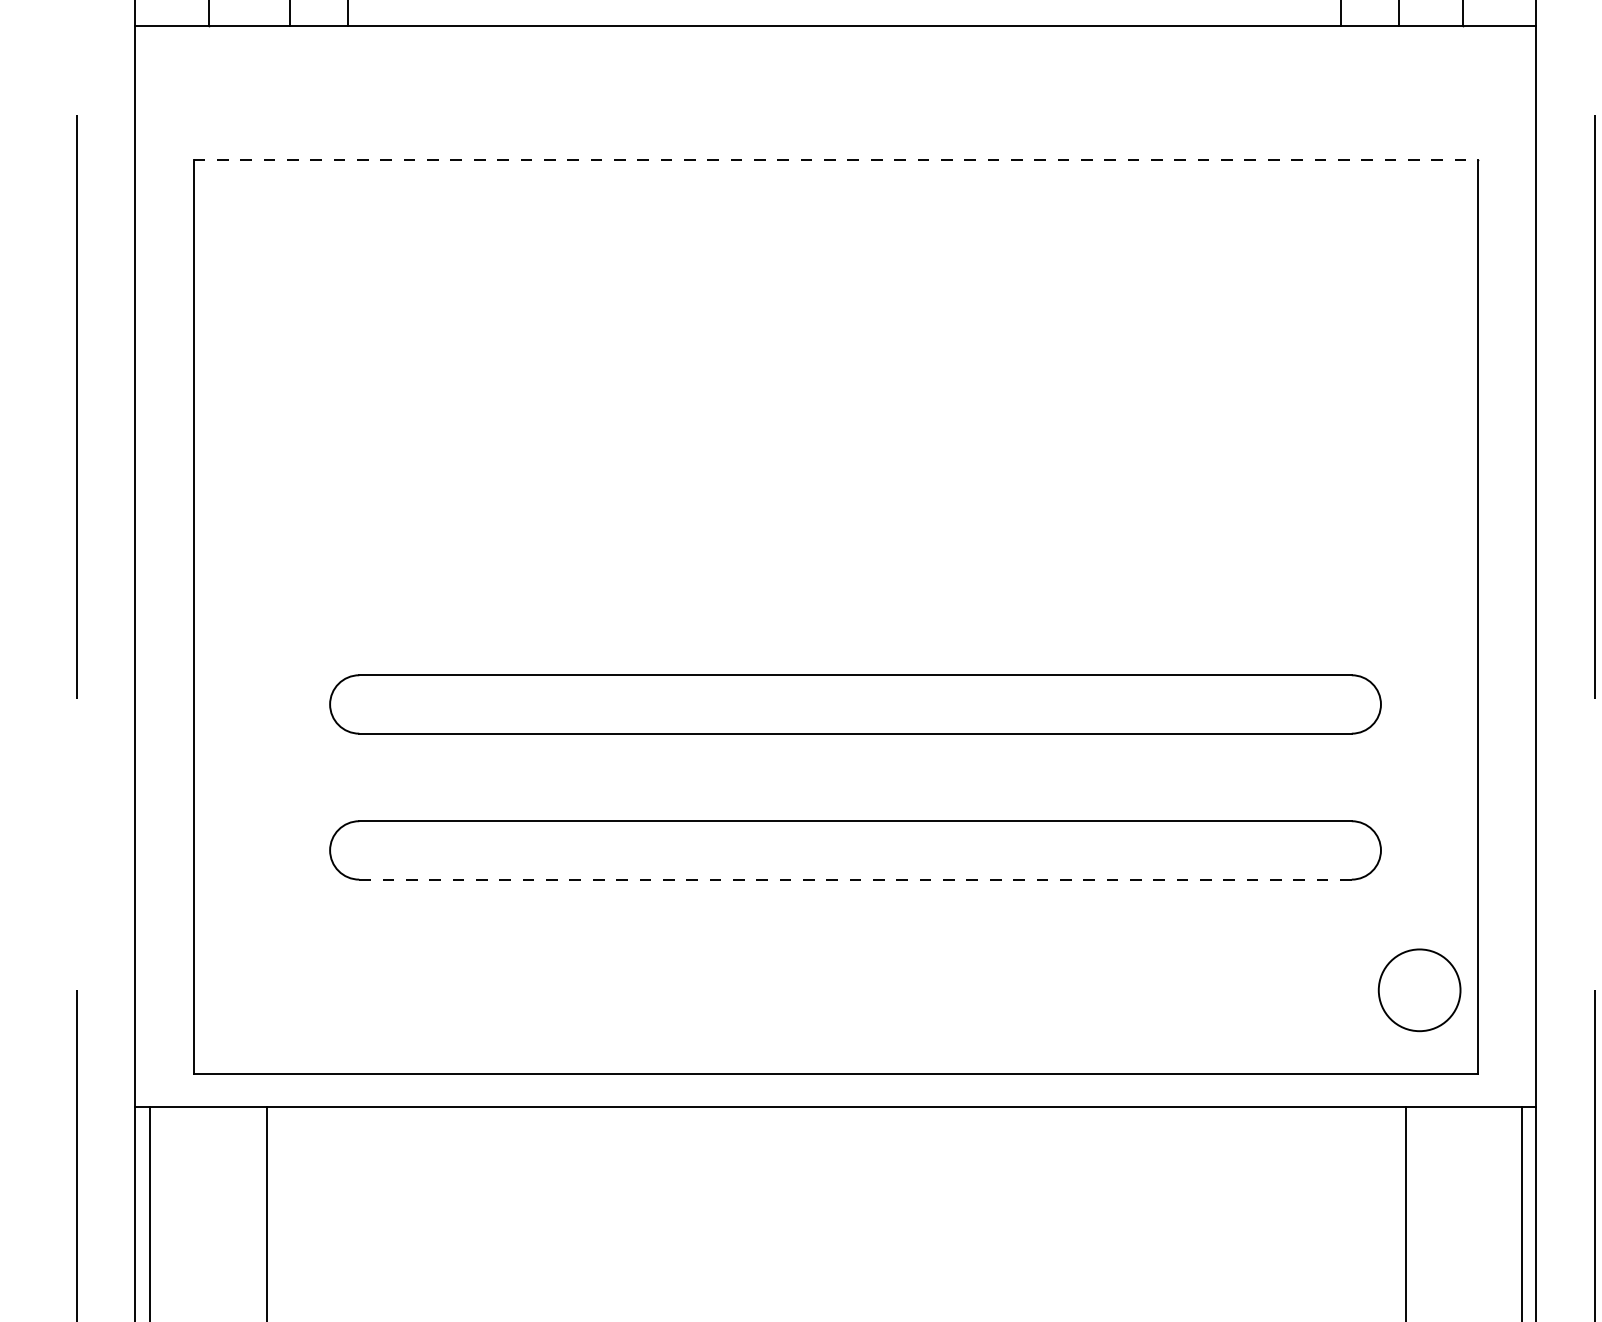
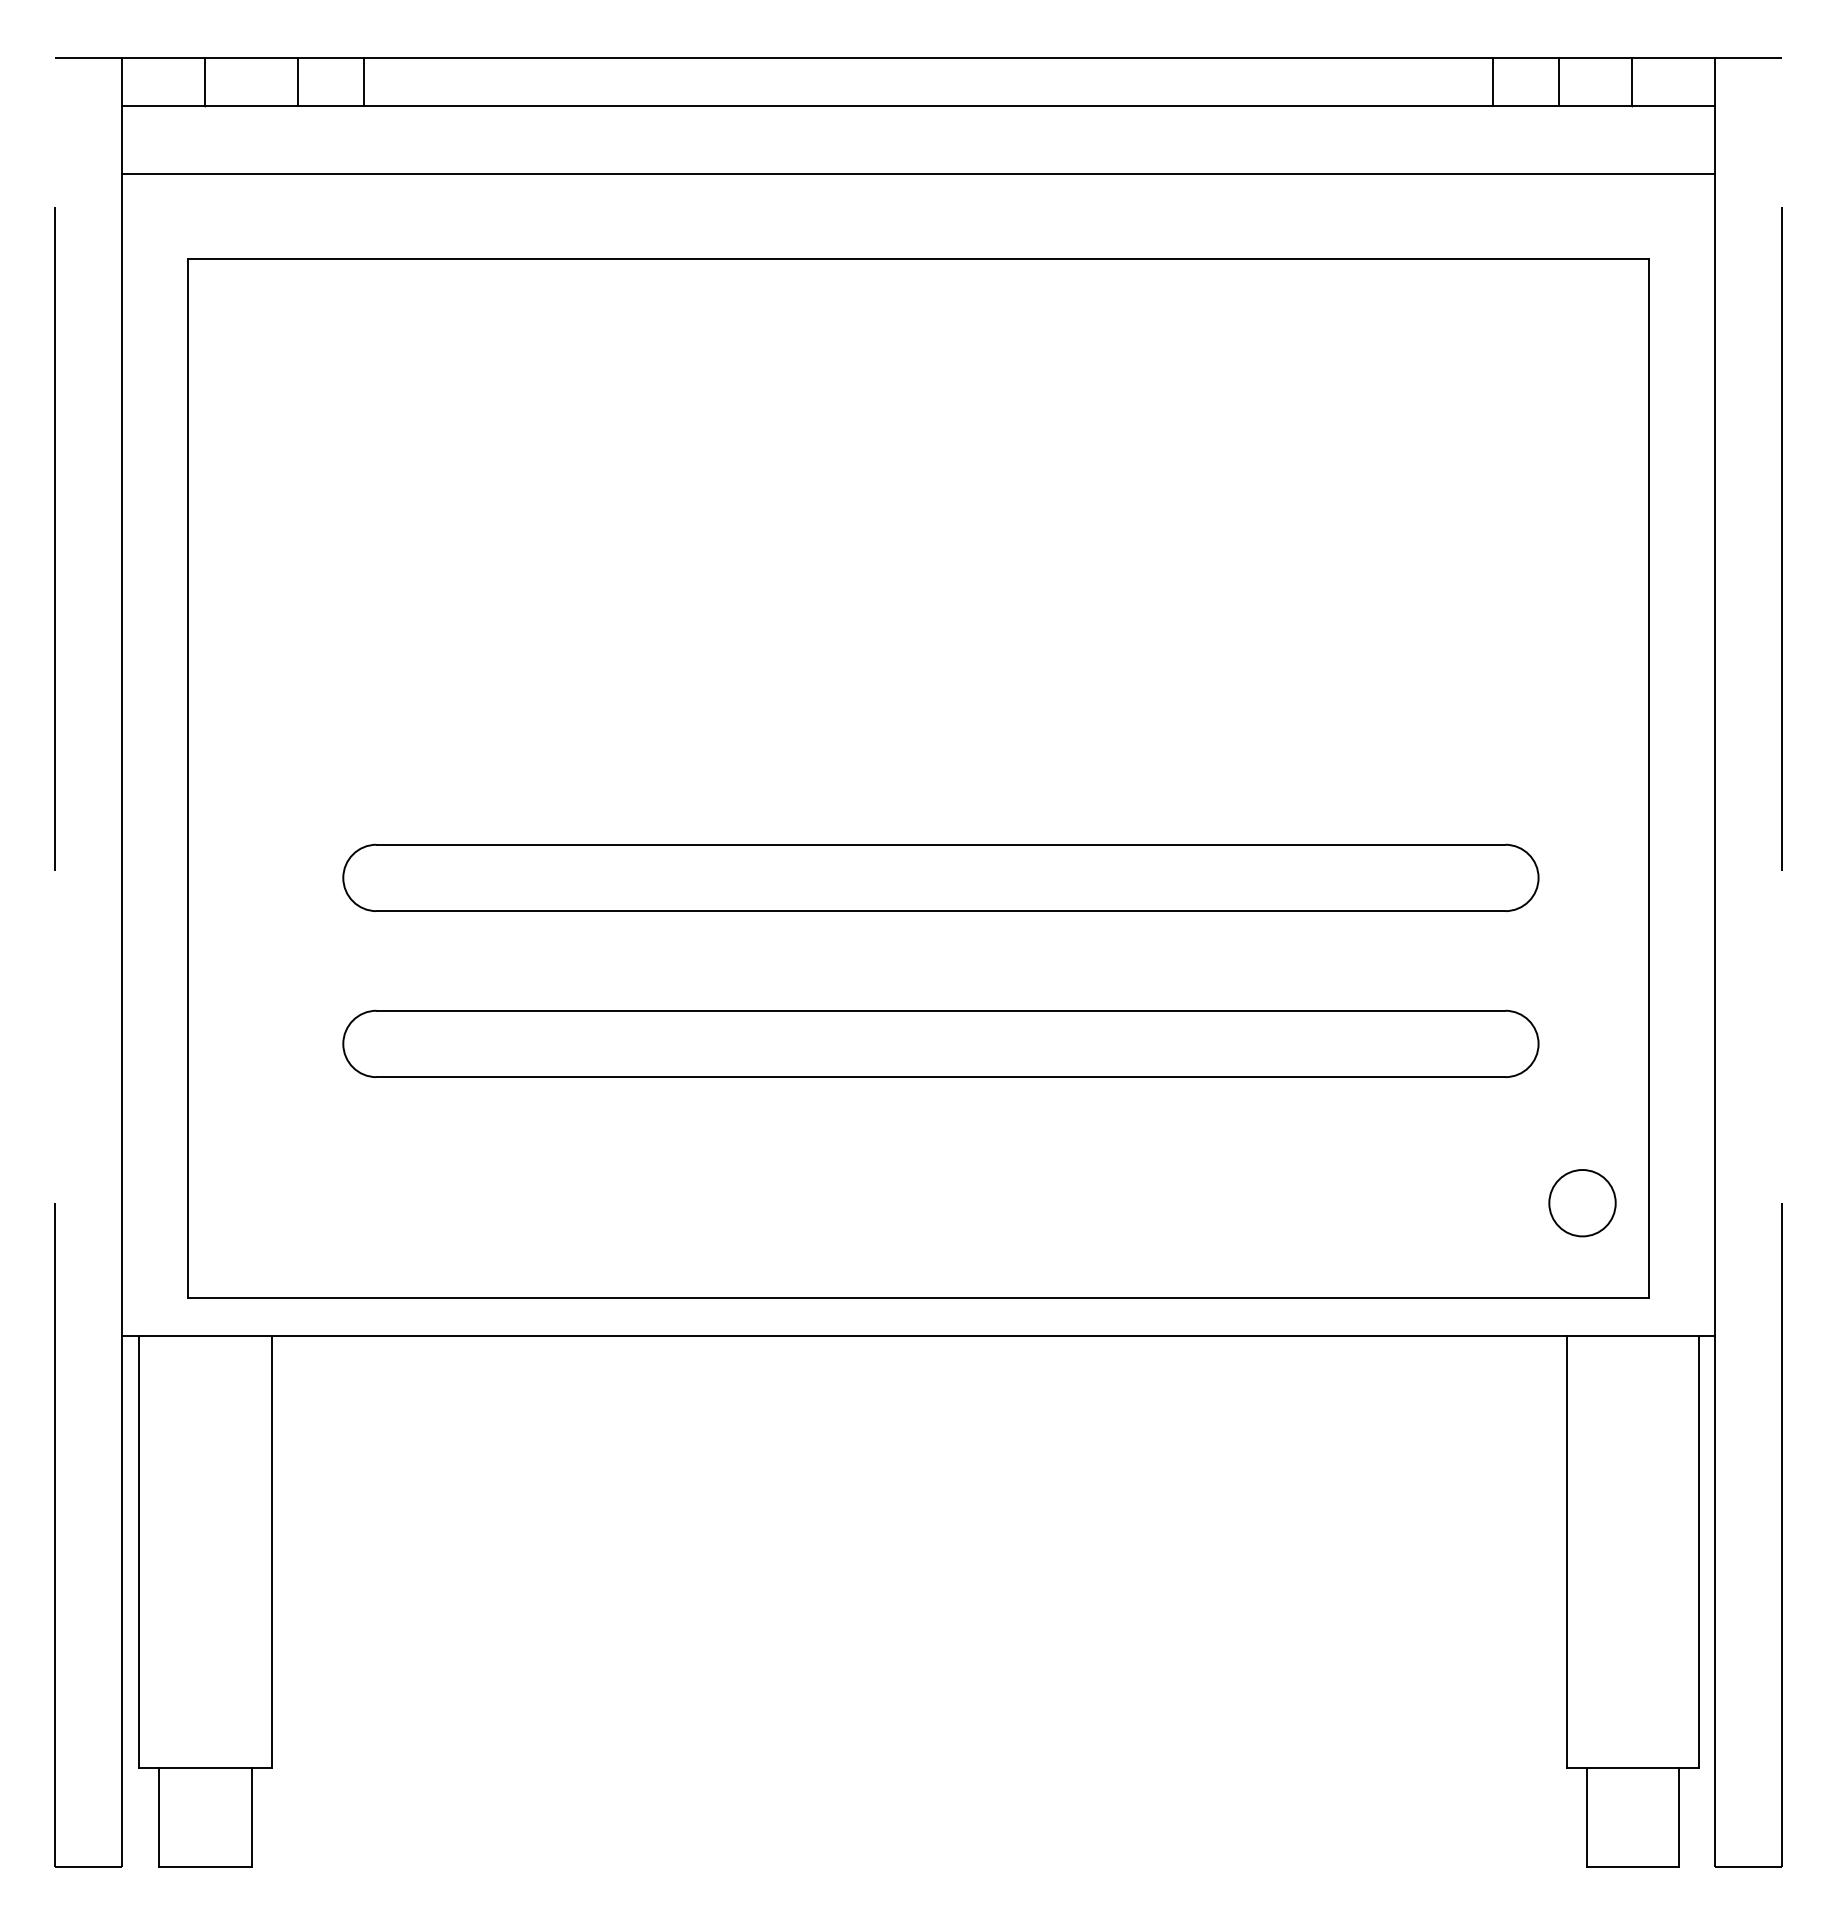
line: (835, 85) -> (918, 173), added
line: (835, 159) -> (918, 258), dashed -> solid
line: (856, 879) -> (941, 1077), dashed -> solid
circle: (1419, 990) -> (1582, 1203), size x0.71

